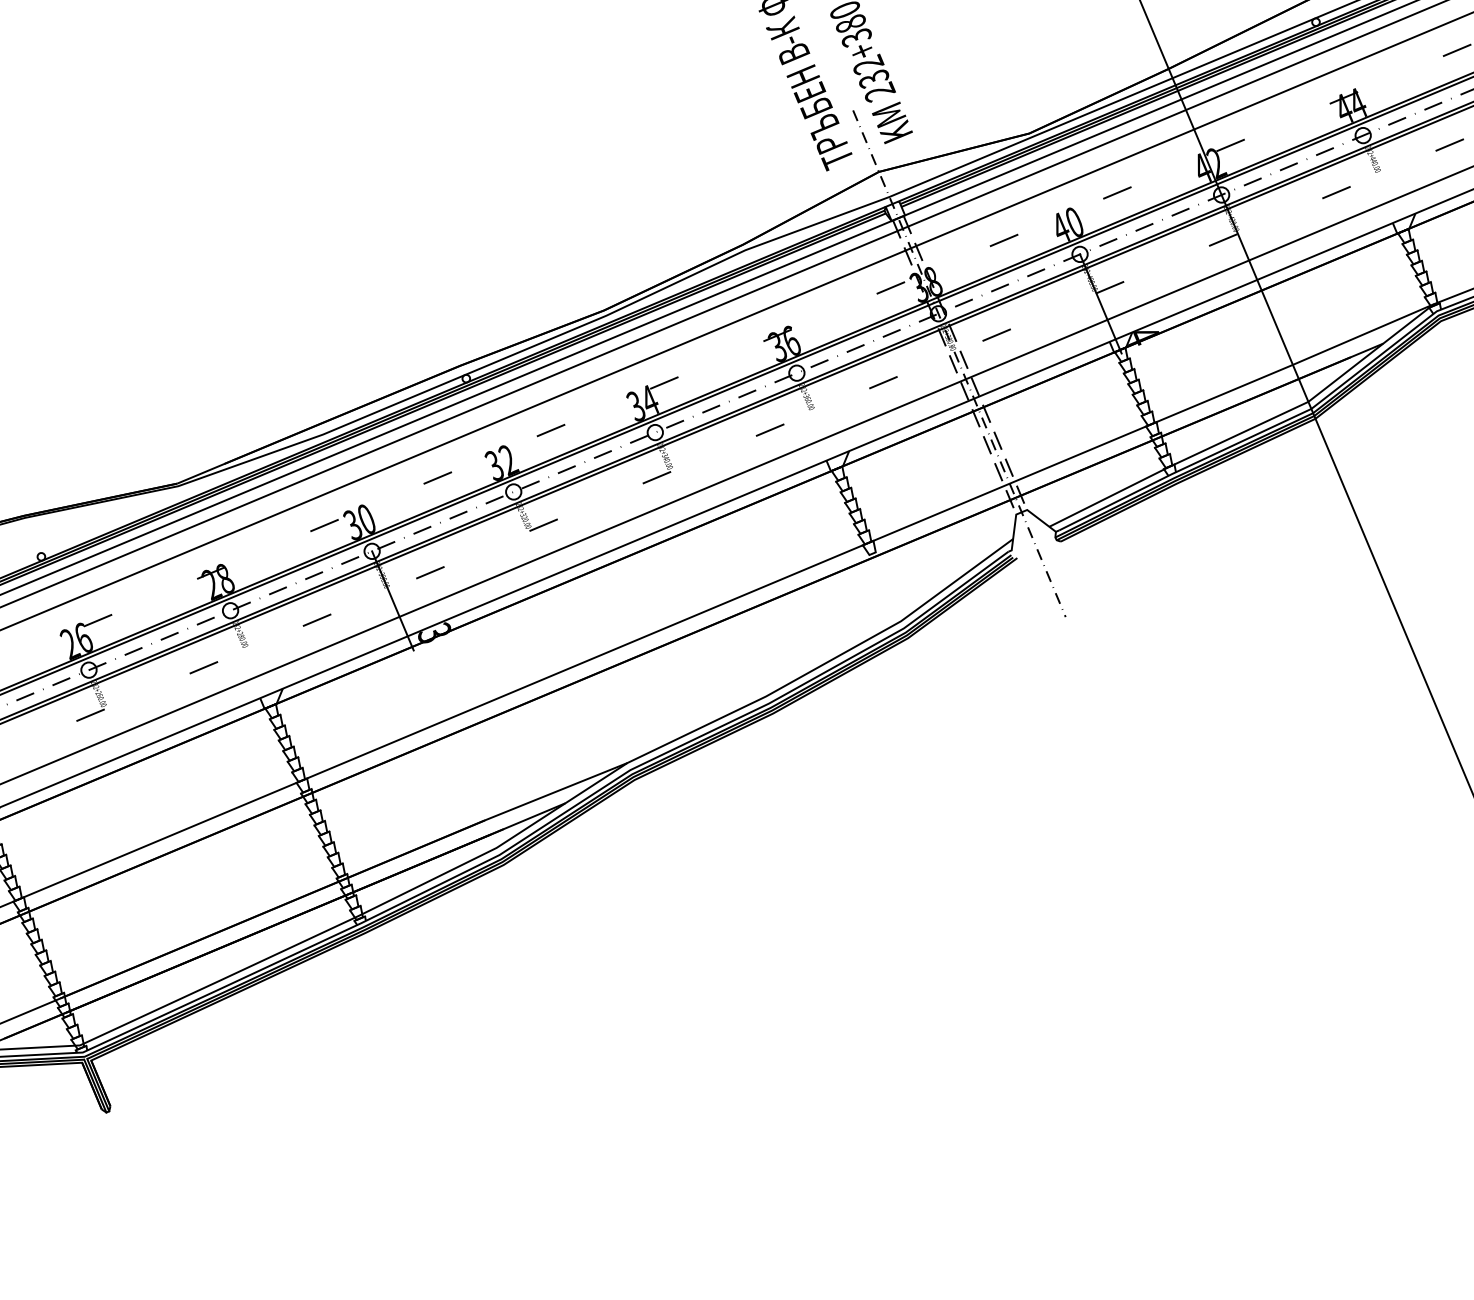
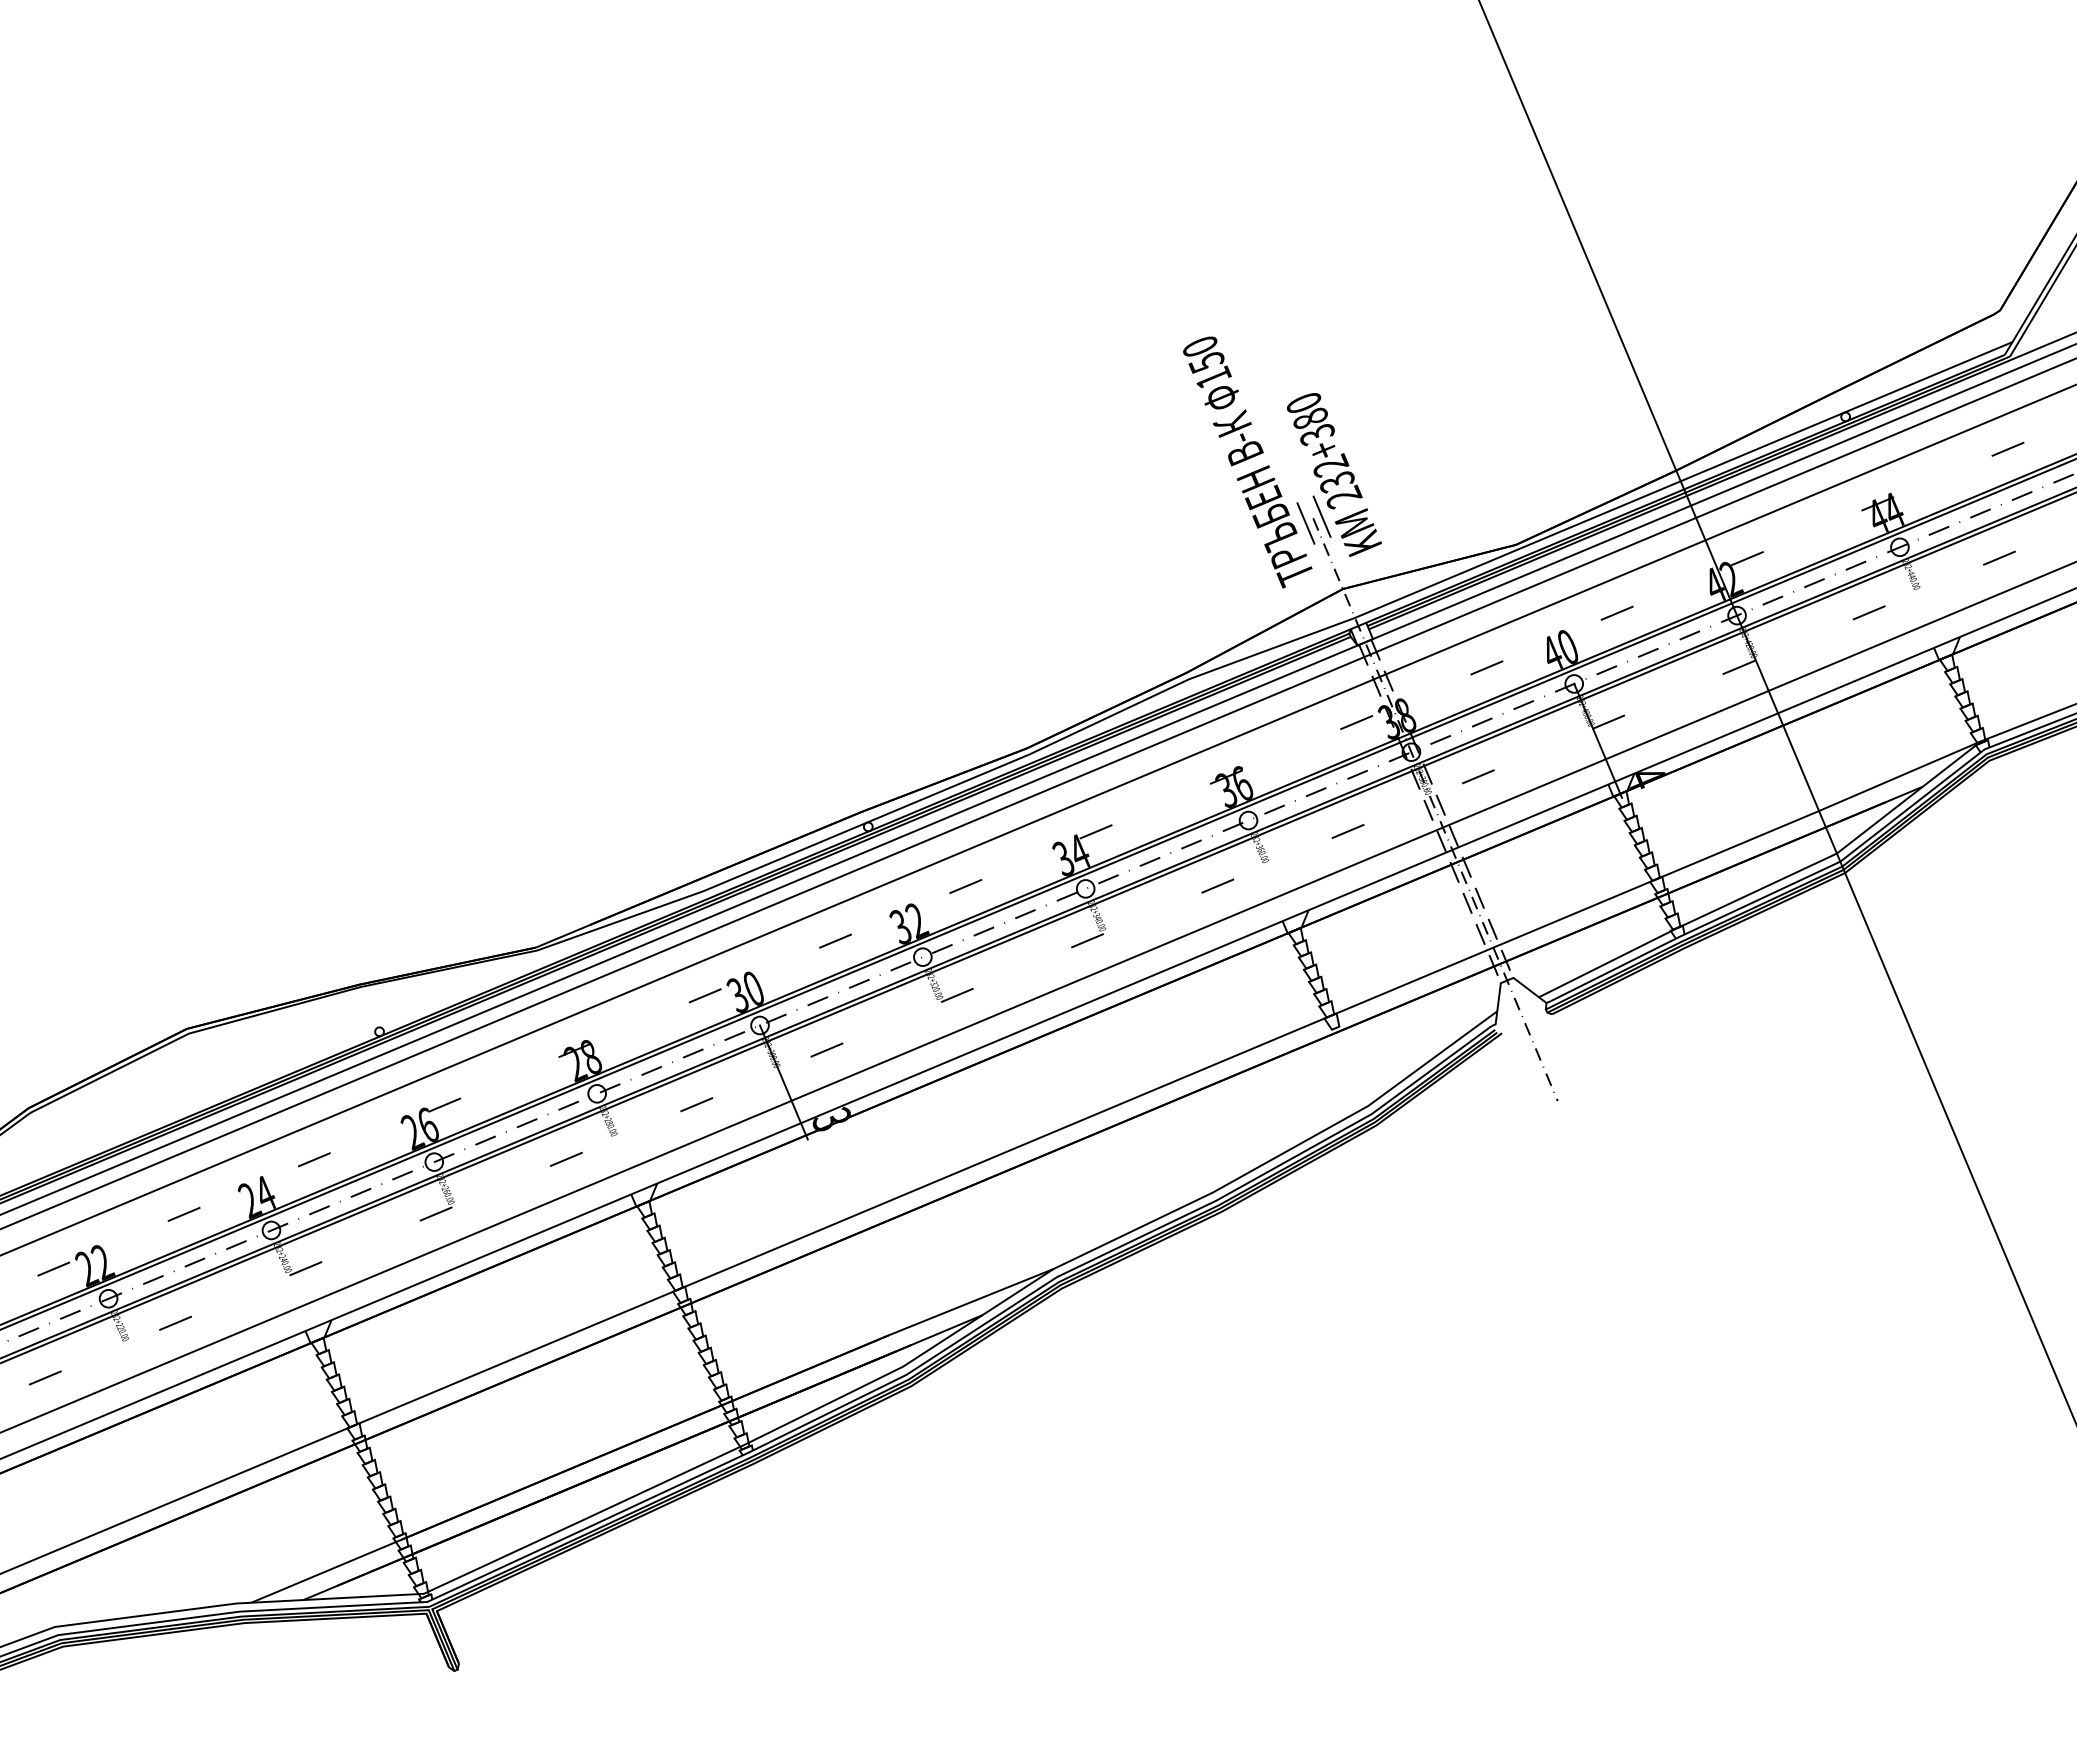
line: (860, 108) -> (1321, 516), added
line: (846, 114) -> (1305, 523), added

